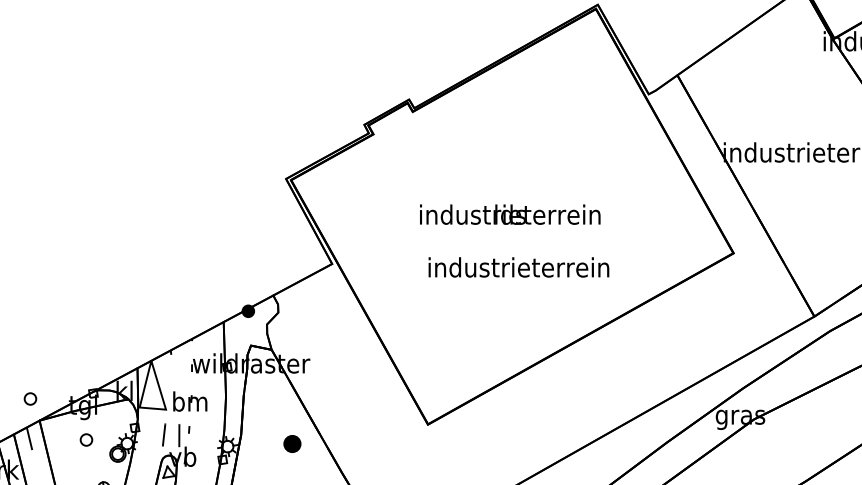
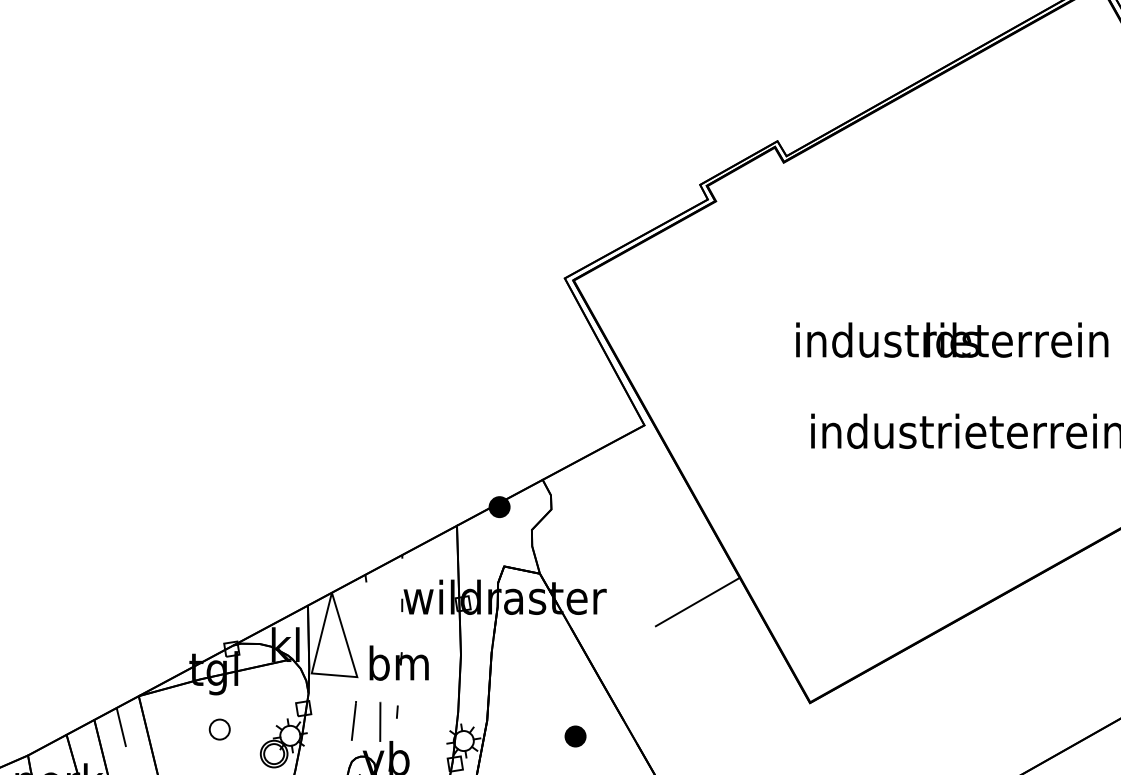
line: (362, 366) -> (696, 602), added
part: (30, 398) -> (123, 657), removed
part: (291, 443) -> (574, 735), size x0.71

